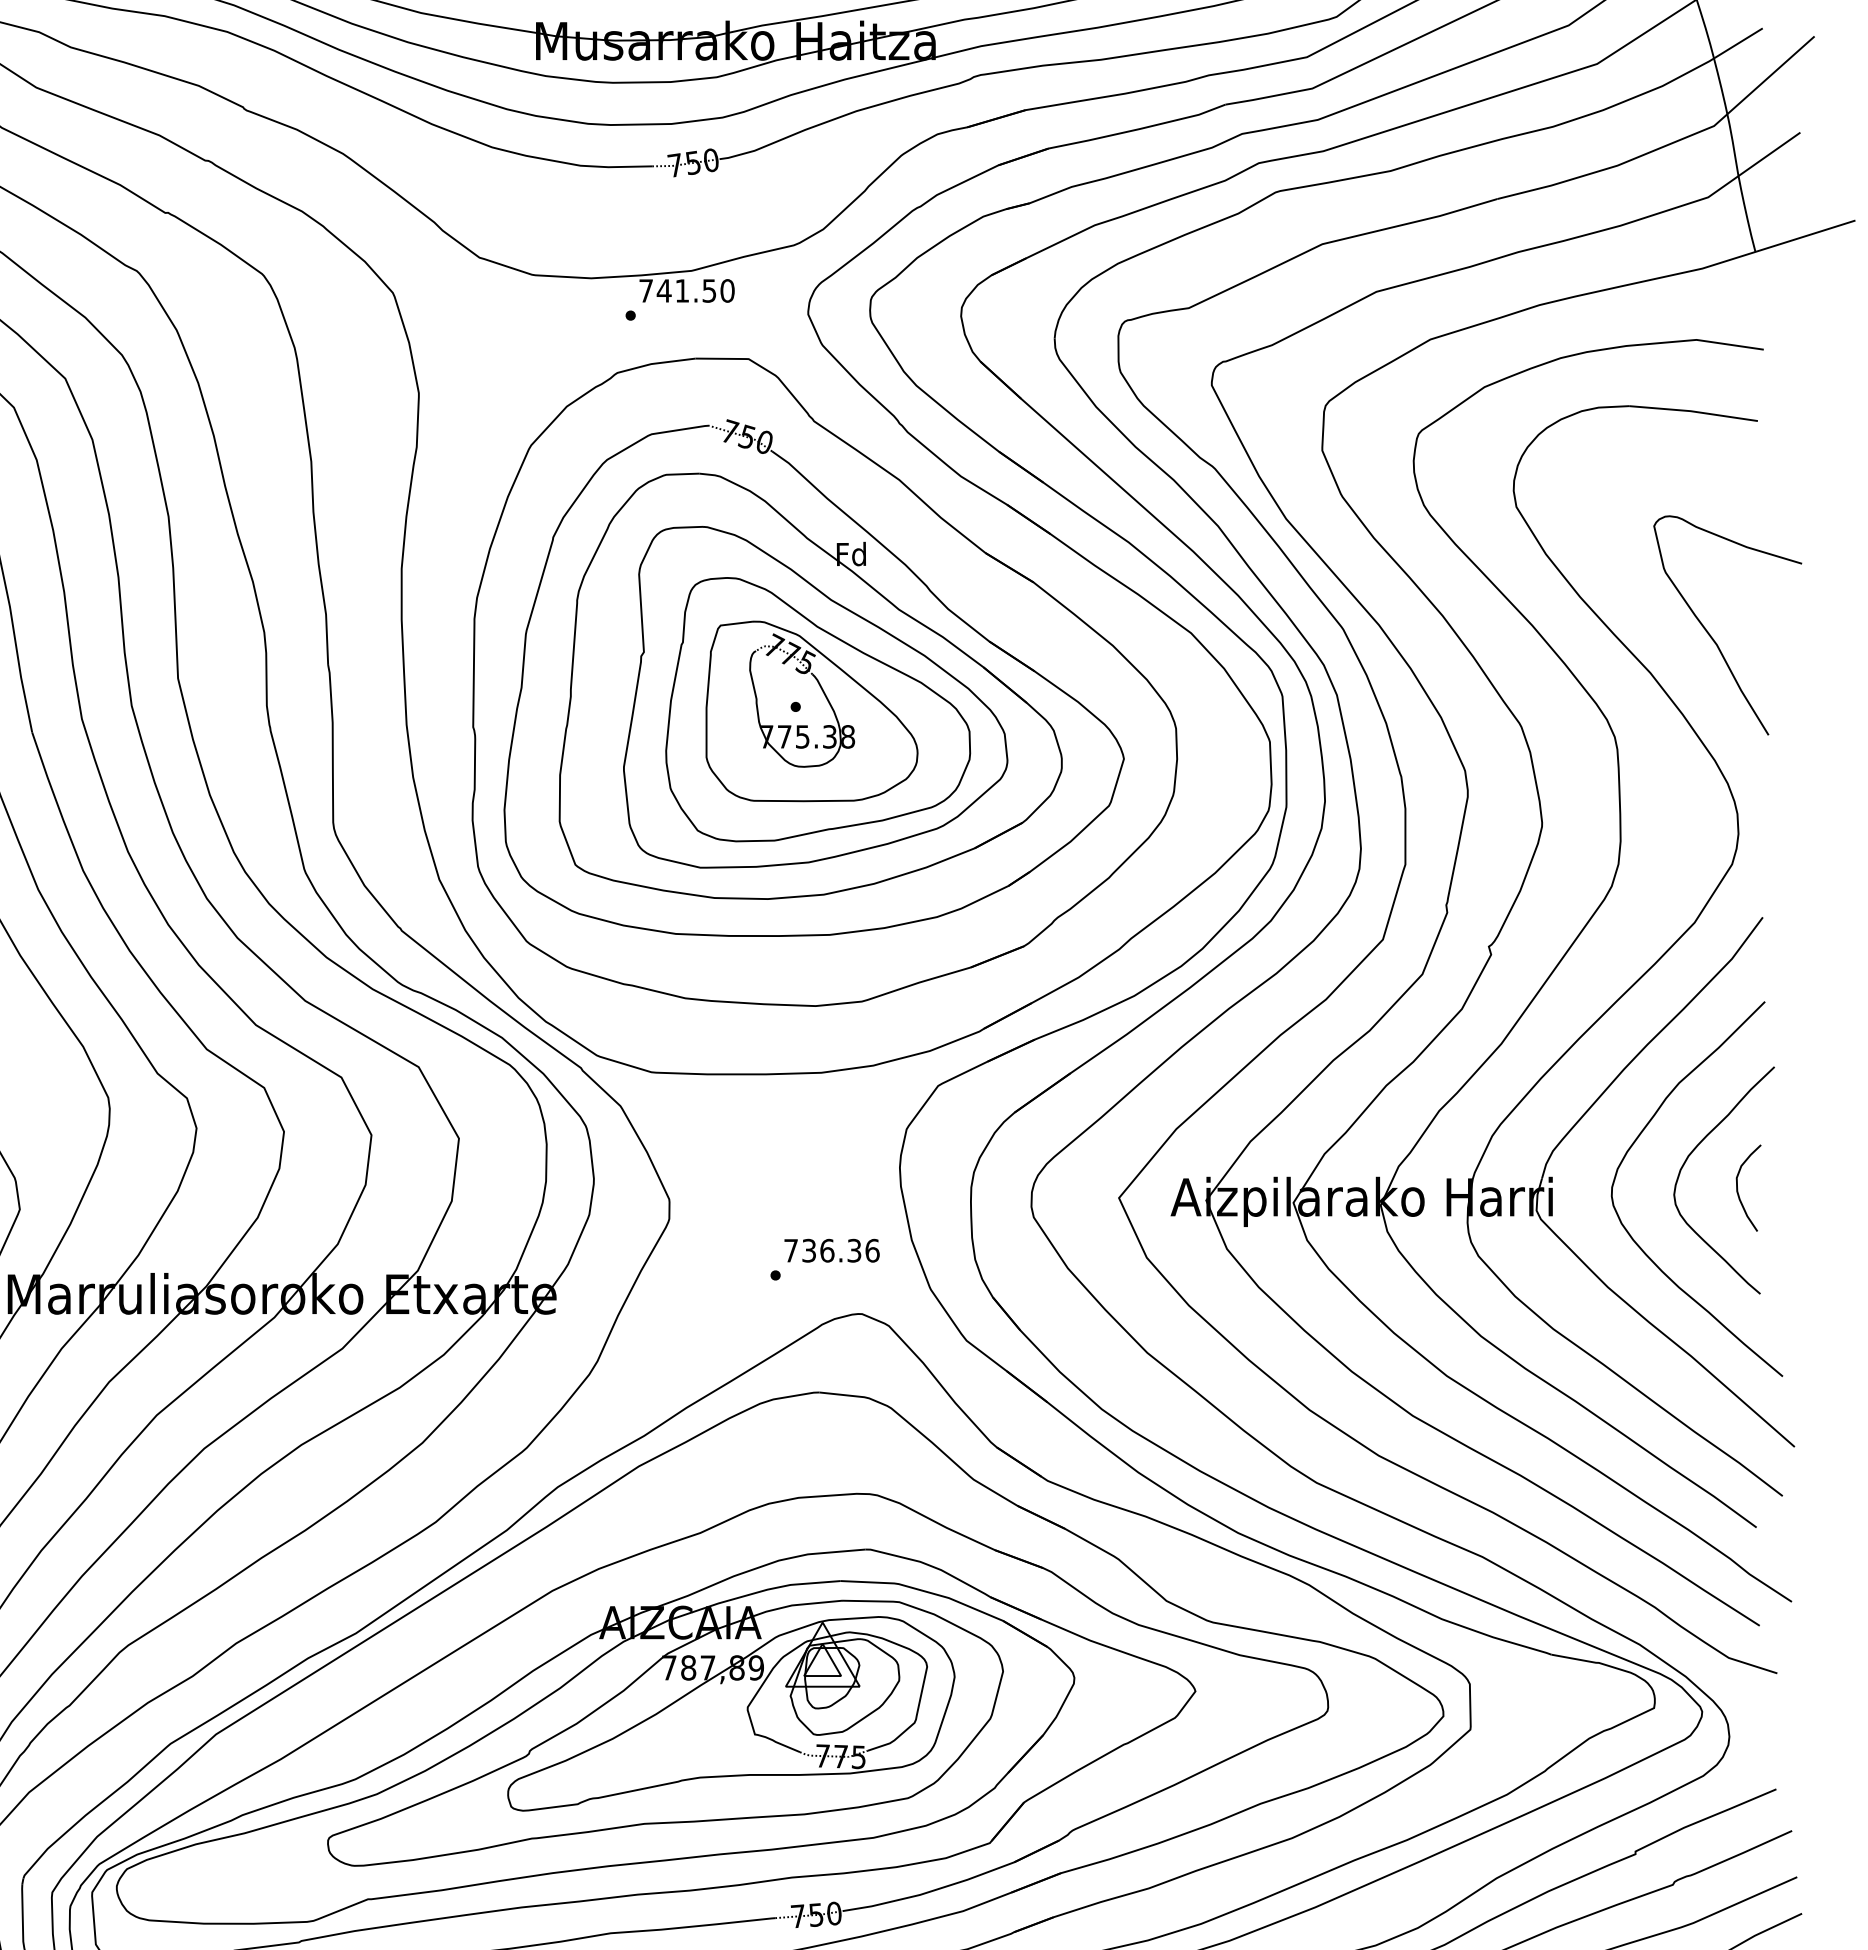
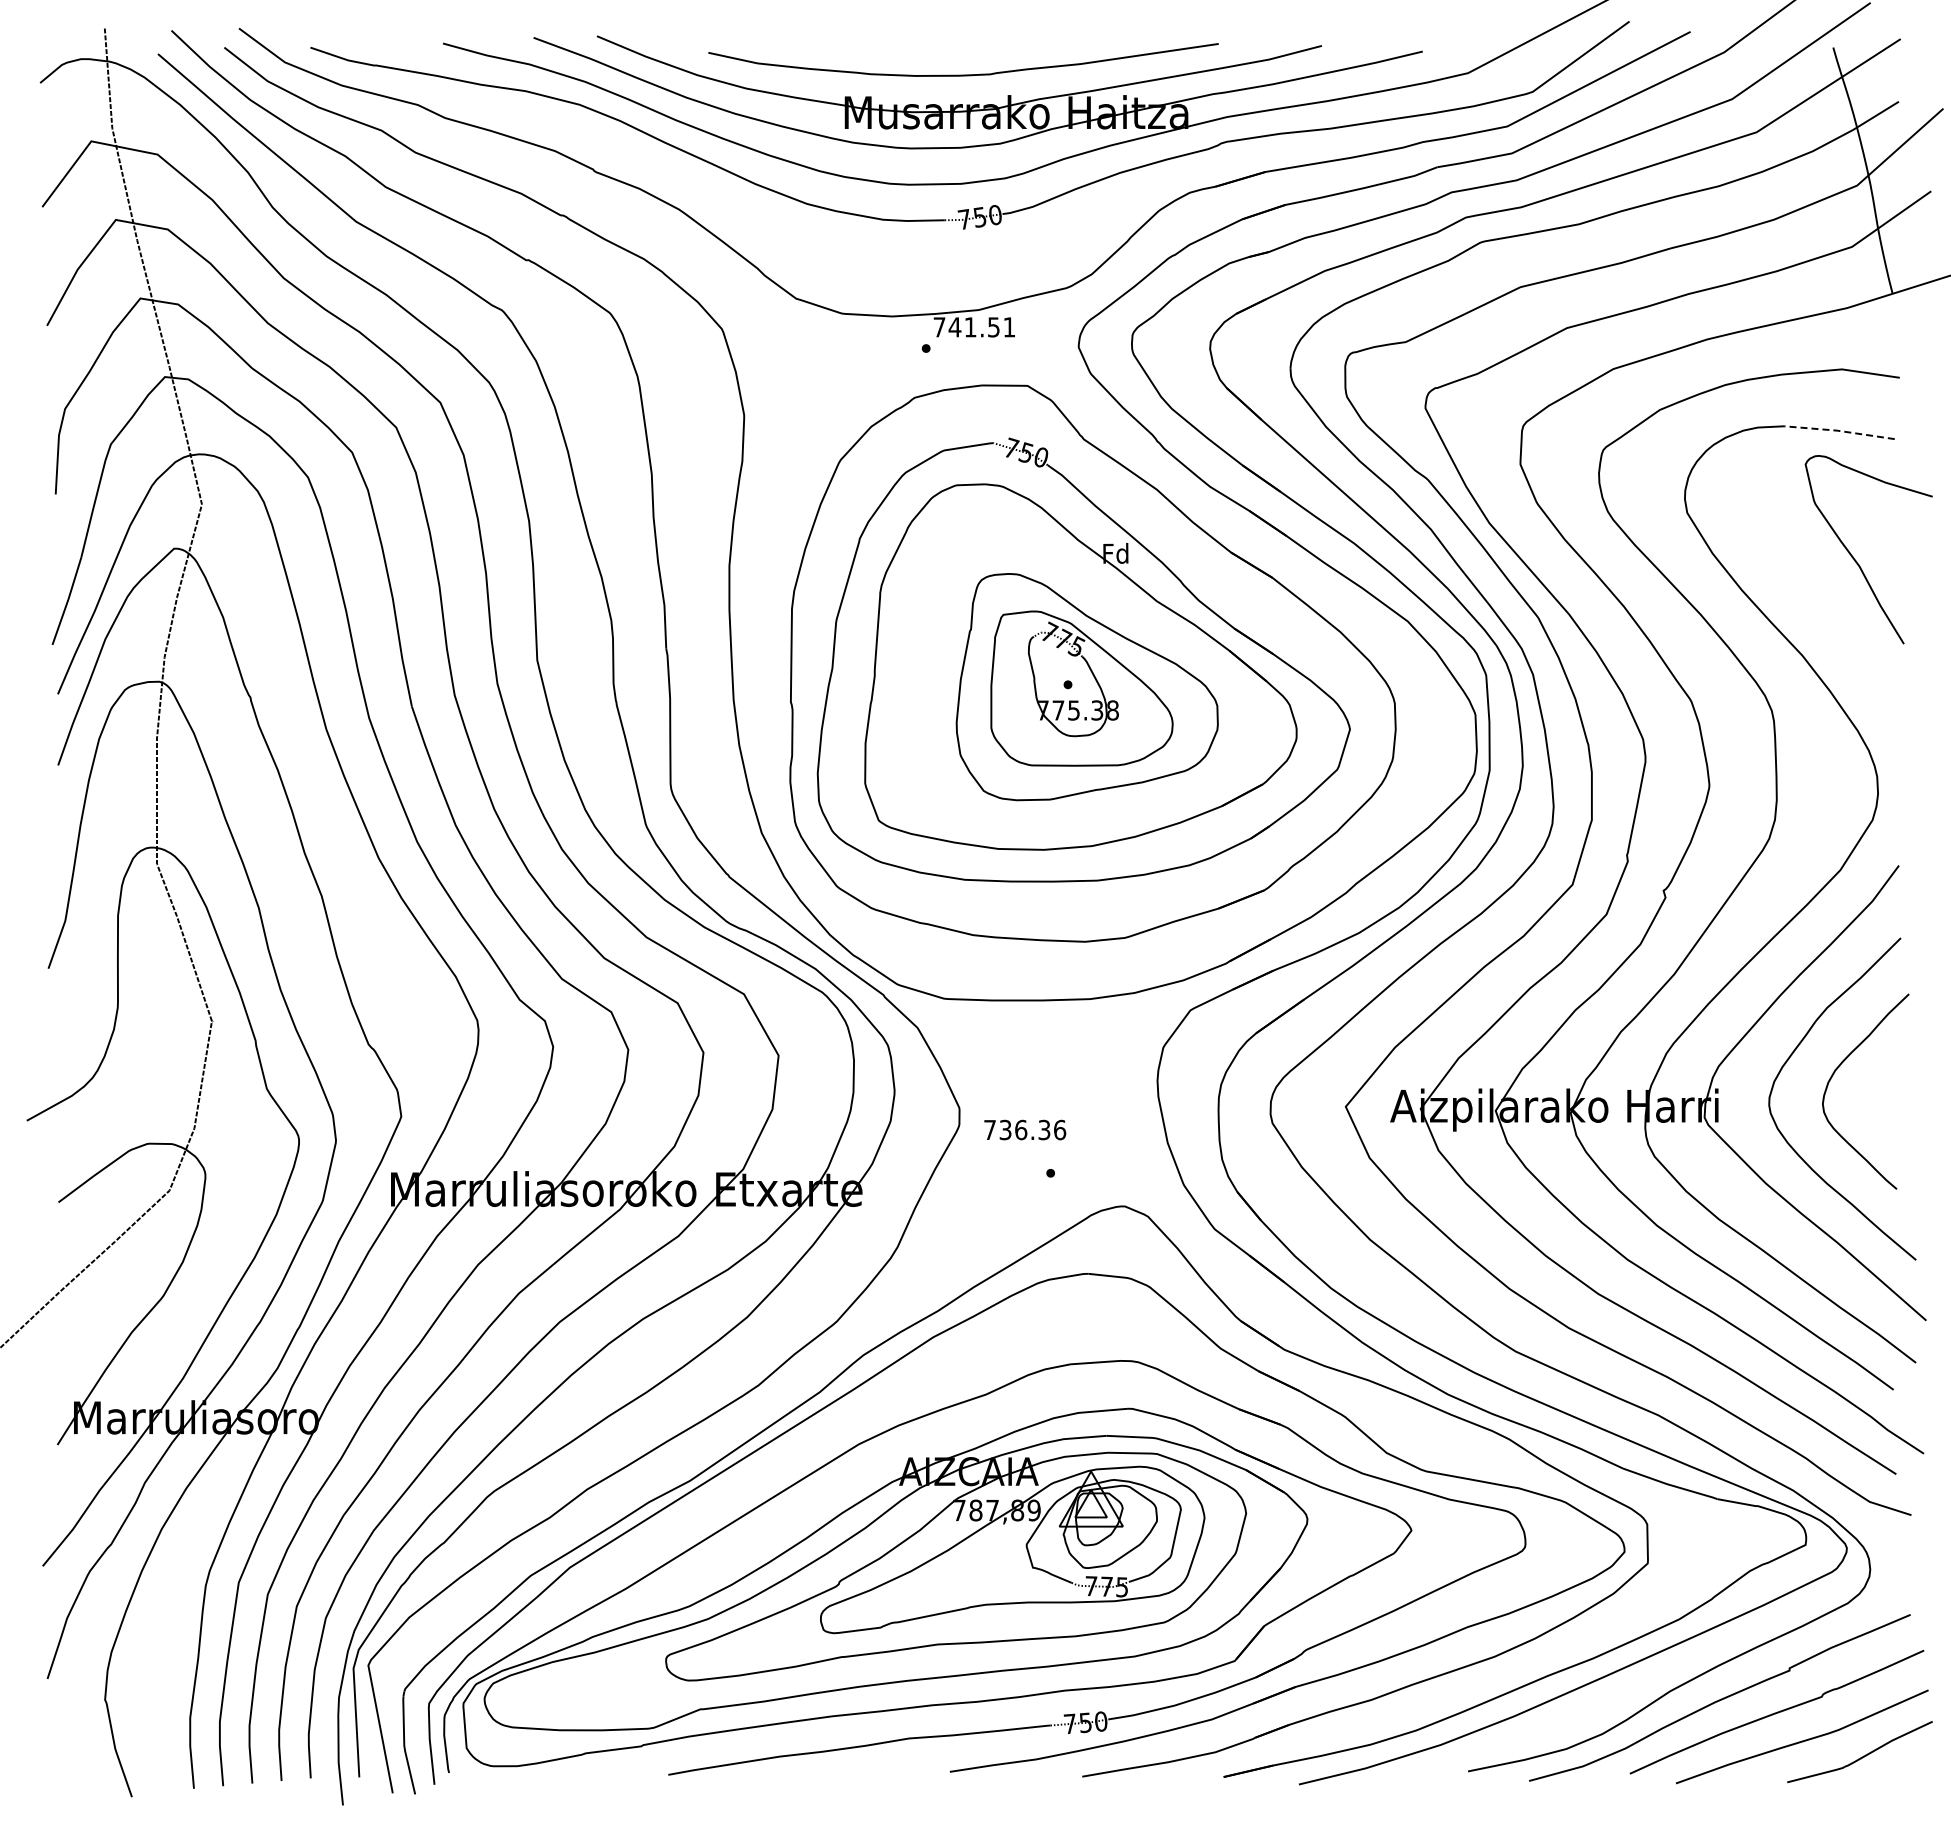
text: (727, 291) -> (1009, 327), 741.50 -> 741.51
line: (1692, 411) -> (1838, 430), solid -> dashed
curve: (1711, 634) -> (1854, 557), moved
part: (814, 697) -> (1084, 676), removed
curve: (1738, 1191) -> (1878, 1101), removed
text: (832, 1250) -> (1025, 1129), moved

